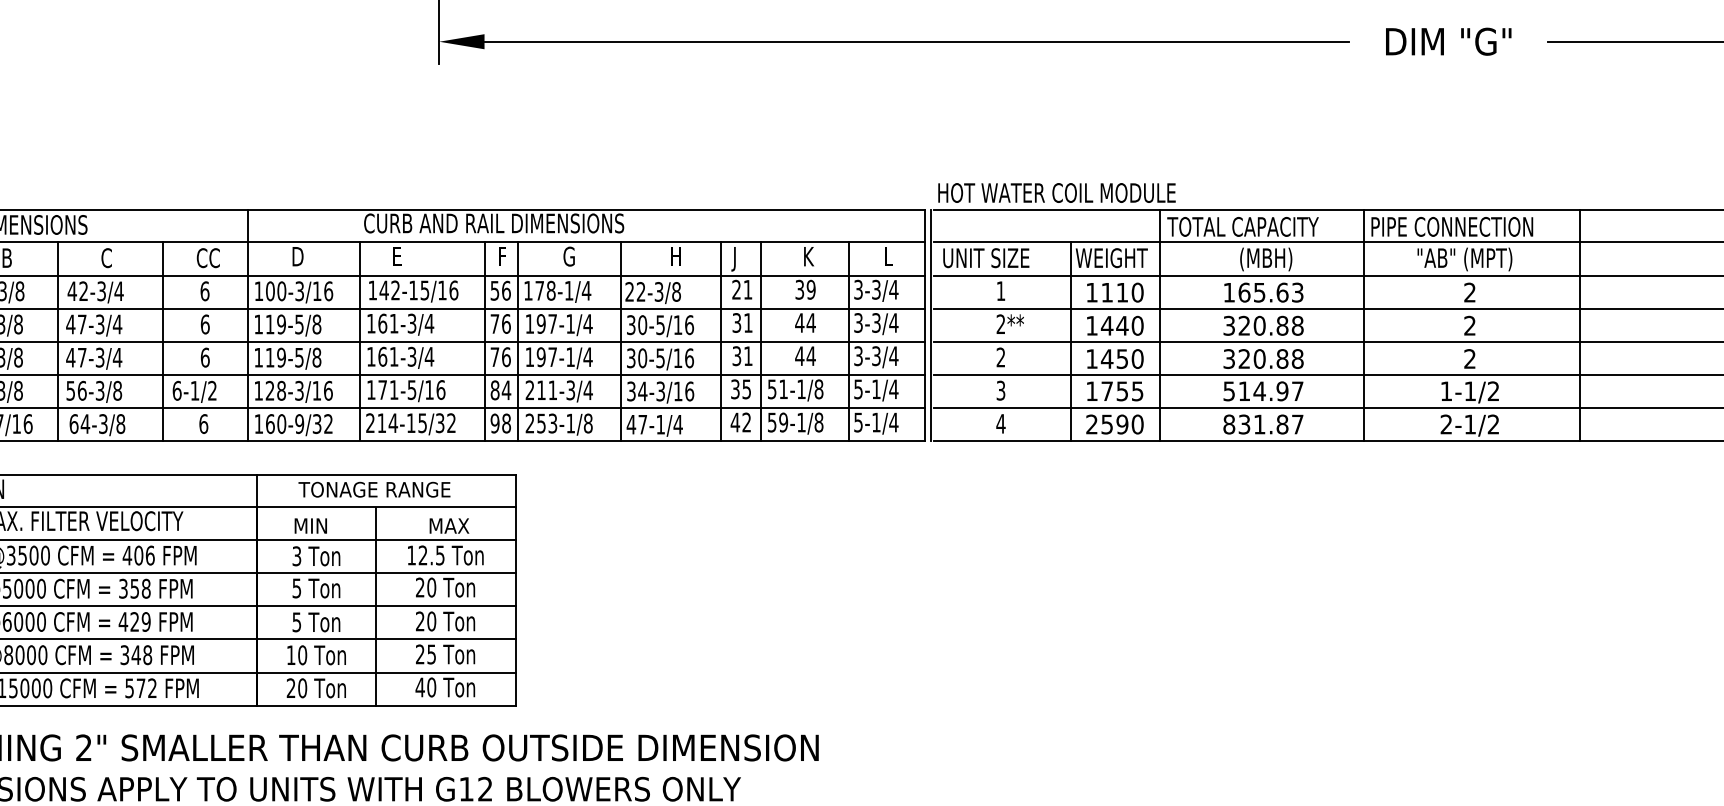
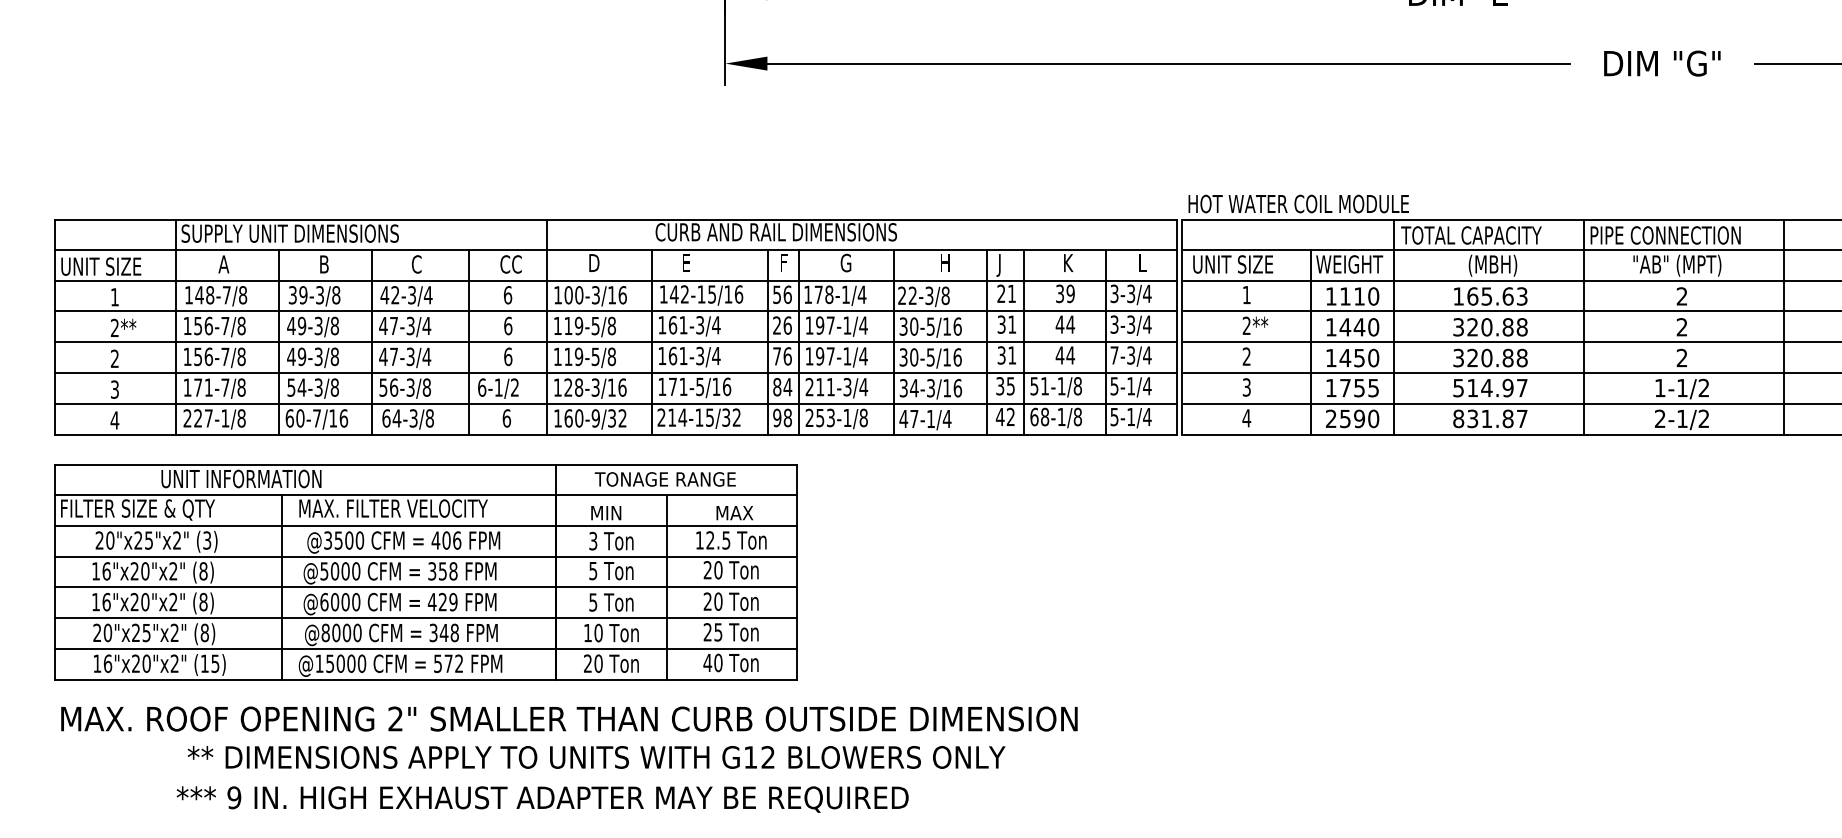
text: (494, 323) -> (776, 325), 76 -> 26
text: (858, 356) -> (1114, 355), 3-3/4 -> 7-3/4
text: (777, 421) -> (1039, 416), 59-1/8 -> 68-1/8

